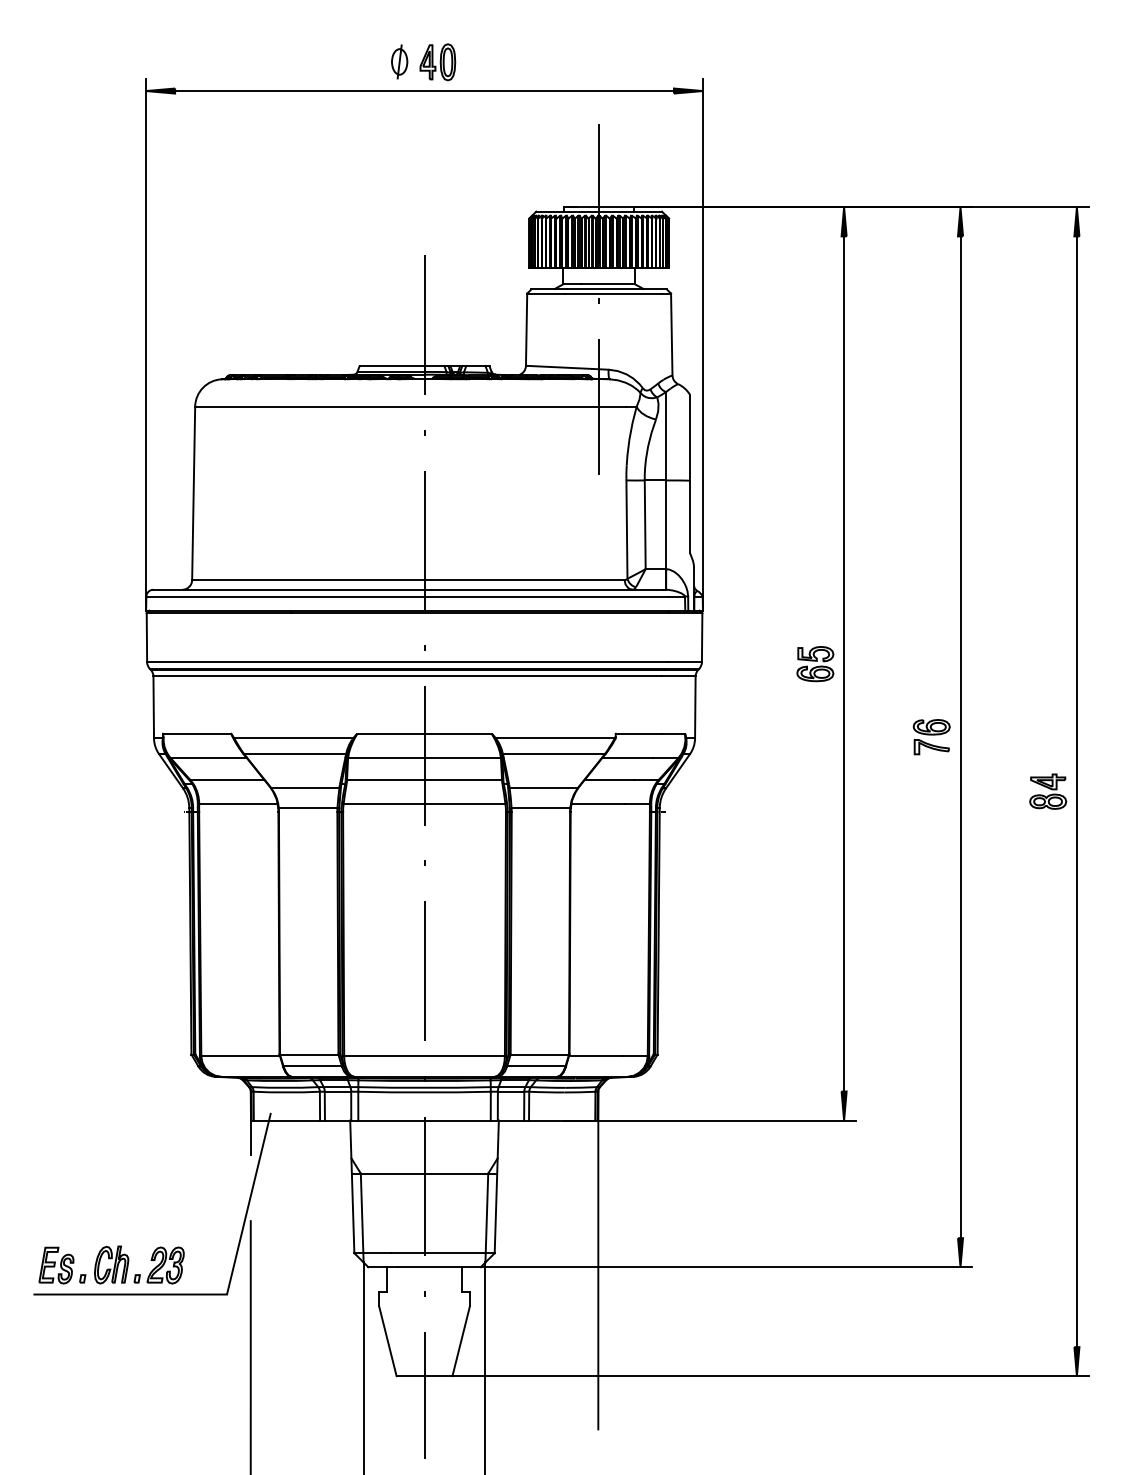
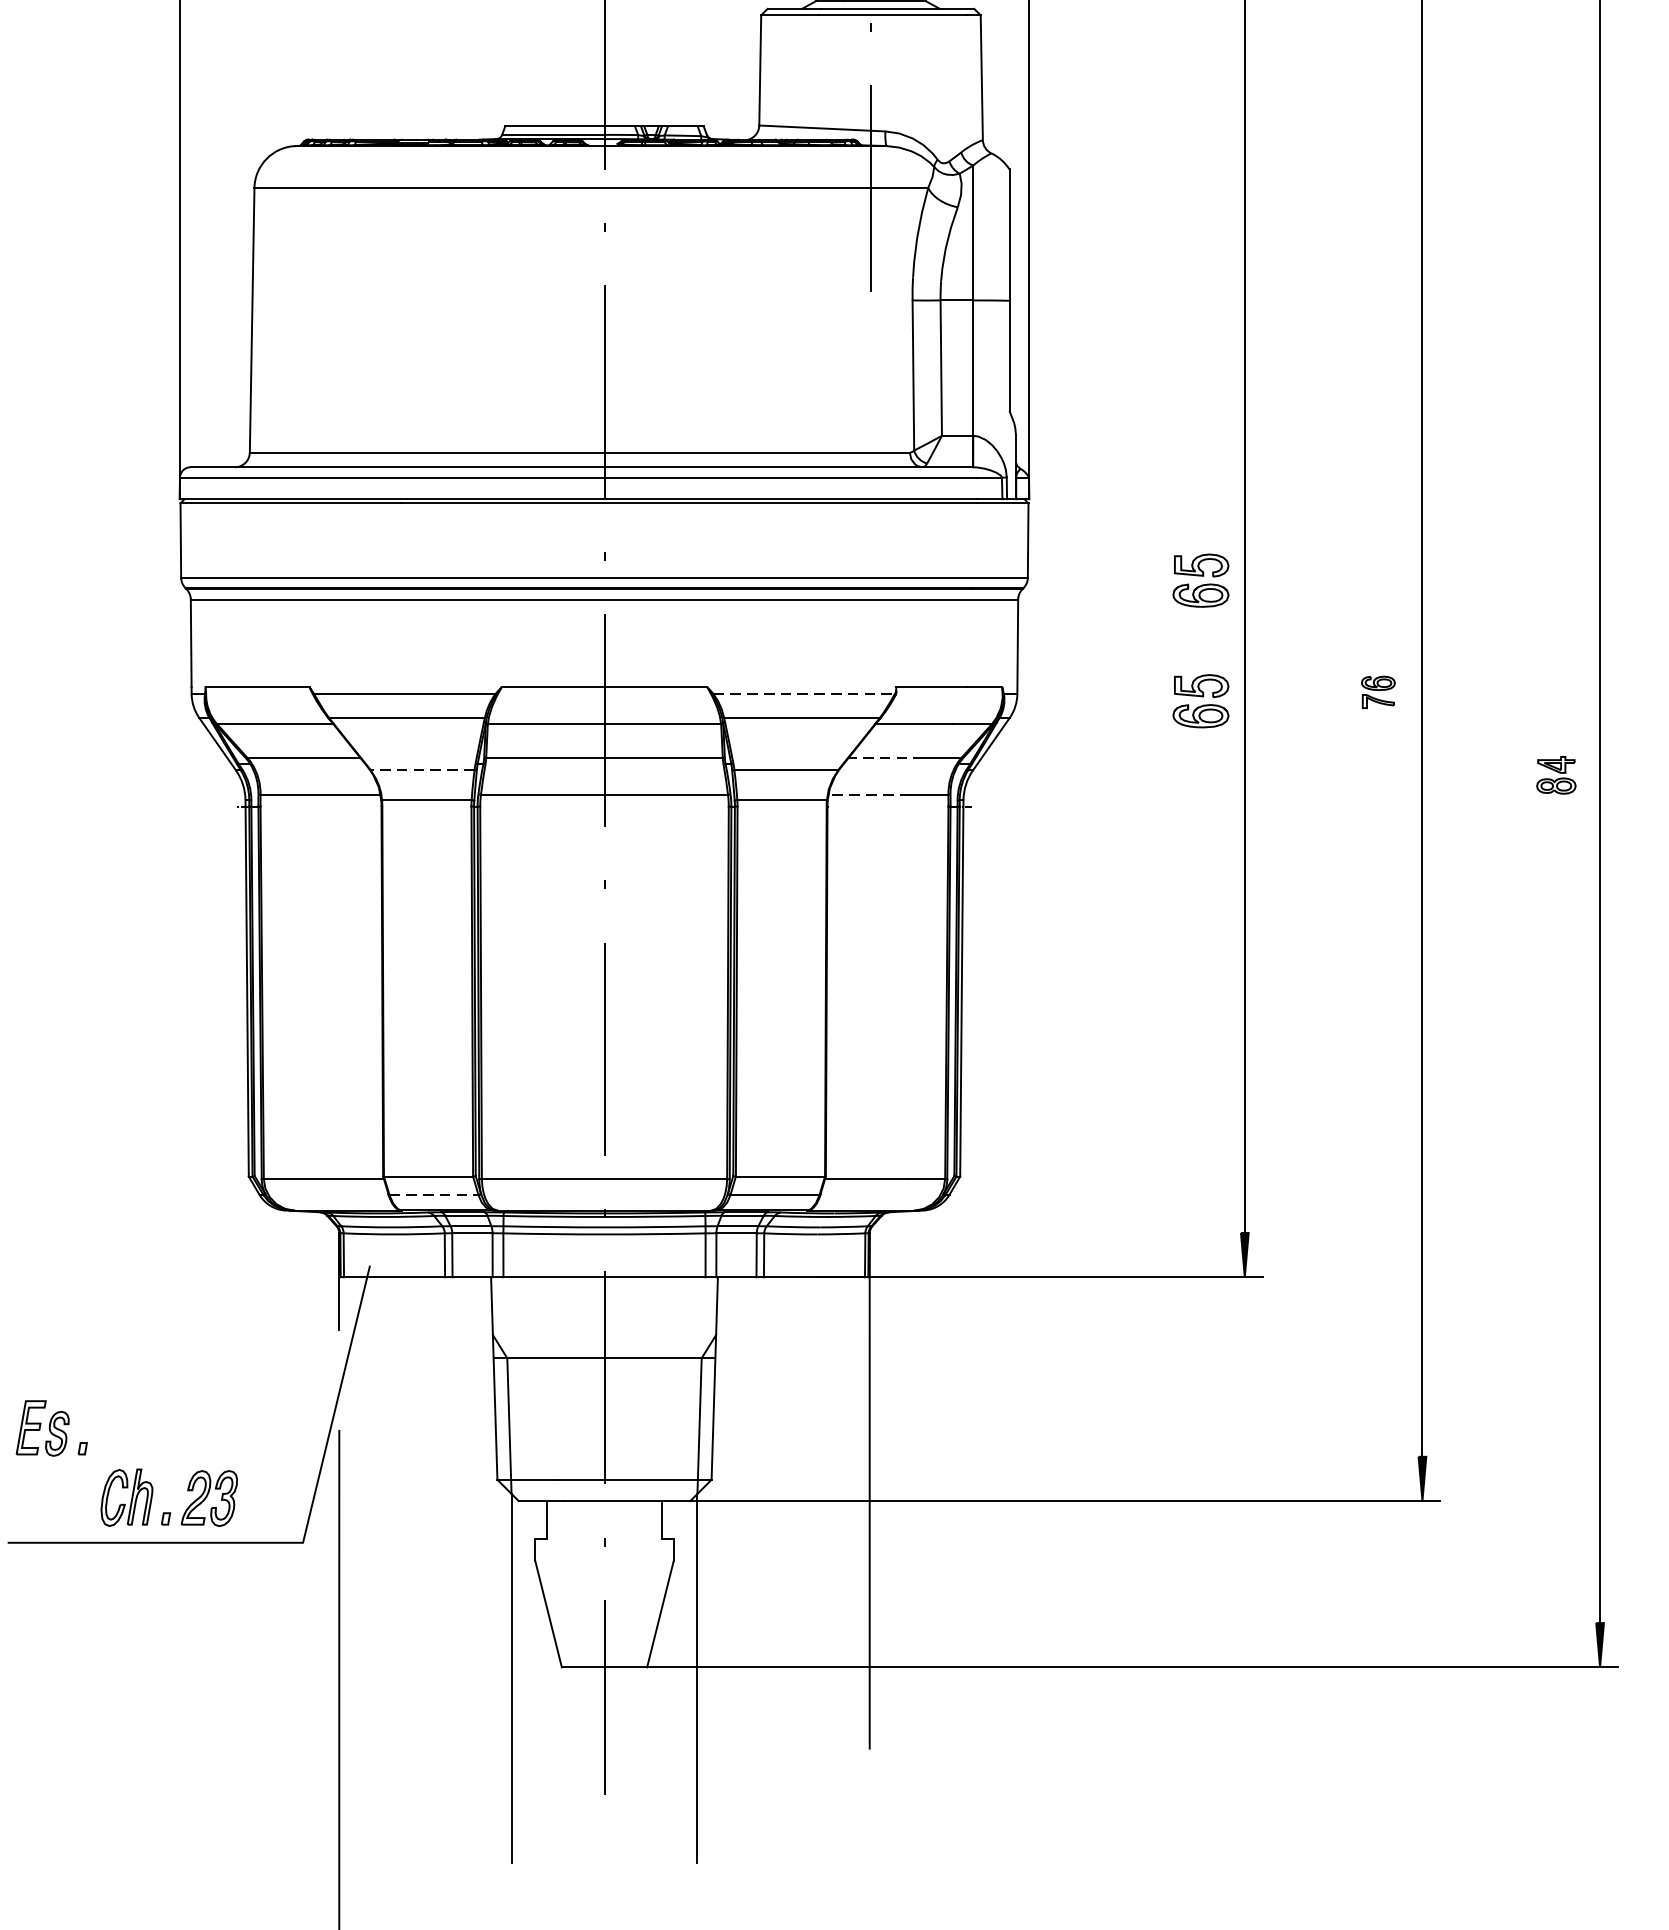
part: (931, 737) -> (1378, 692), size x0.6
line: (555, 738) -> (804, 694), solid -> dashed
part: (815, 743) -> (1201, 701), added
line: (609, 780) -> (886, 758), solid -> dashed
line: (304, 788) -> (421, 770), solid -> dashed
part: (1048, 791) -> (1556, 775), size x0.7
line: (598, 804) -> (869, 794), solid -> dashed
line: (313, 1066) -> (435, 1194), solid -> dashed
part: (62, 1265) -> (51, 1428), moved

